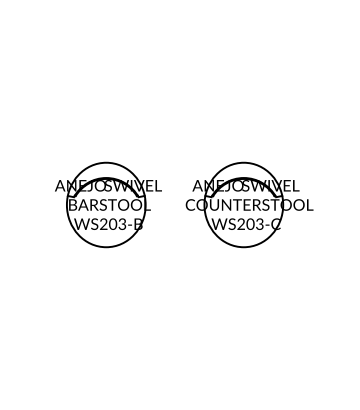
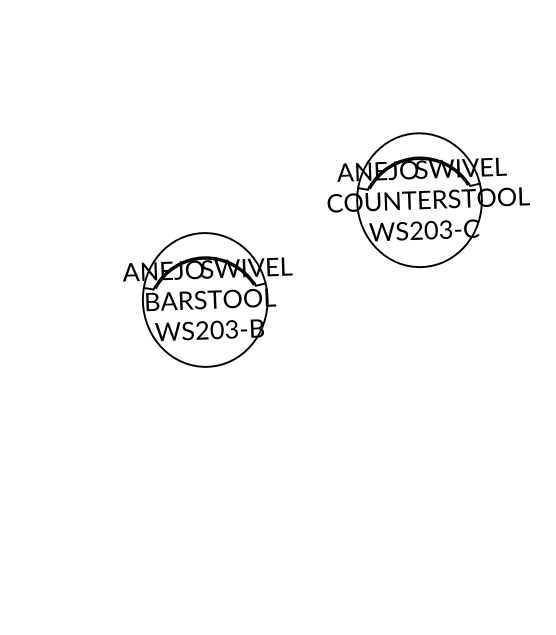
part: (249, 204) -> (428, 199), moved

